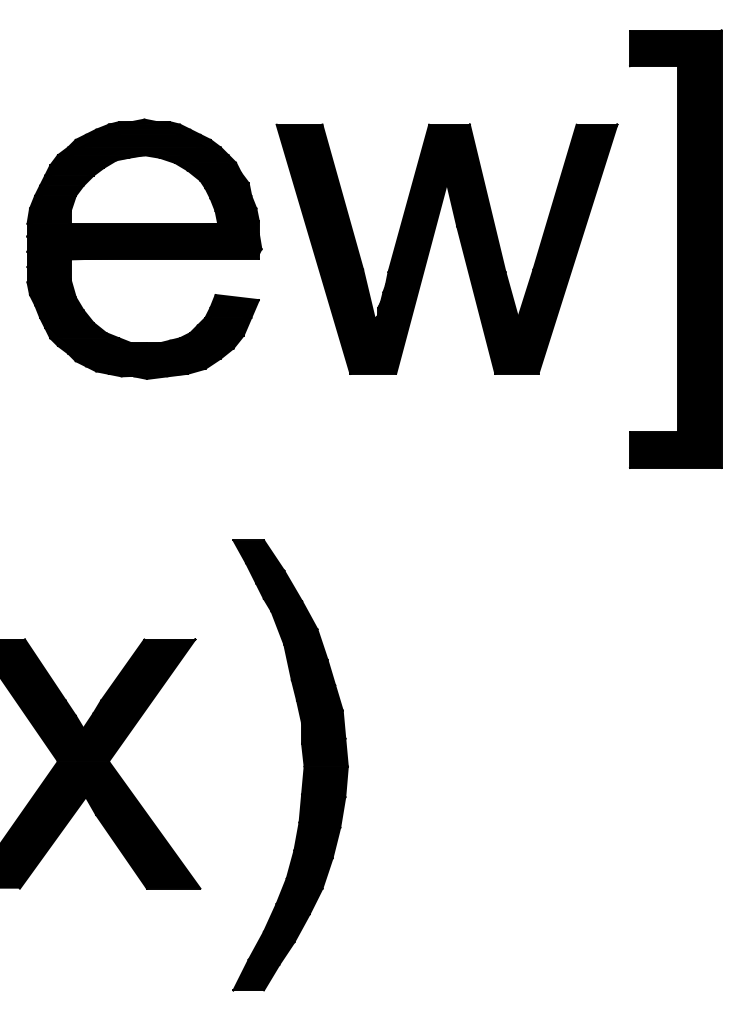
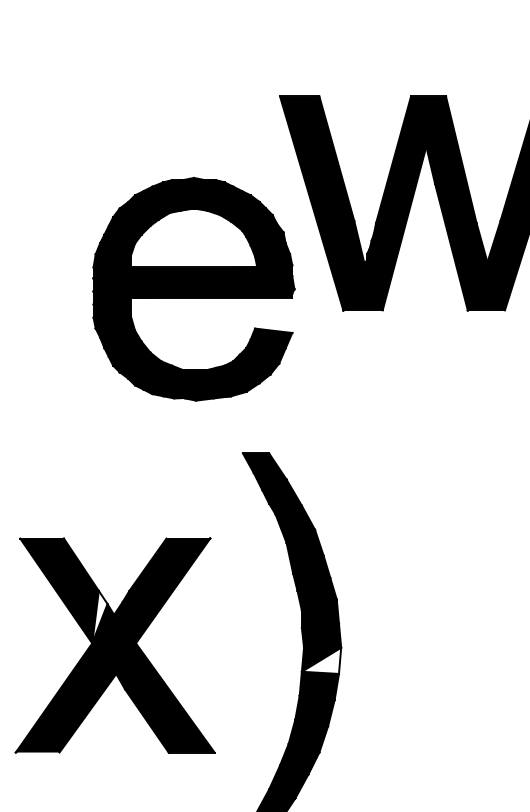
part: (144, 248) -> (194, 288), moved
fill: (66, 730) -> (99, 616), removed
fill: (324, 781) -> (321, 660), removed

